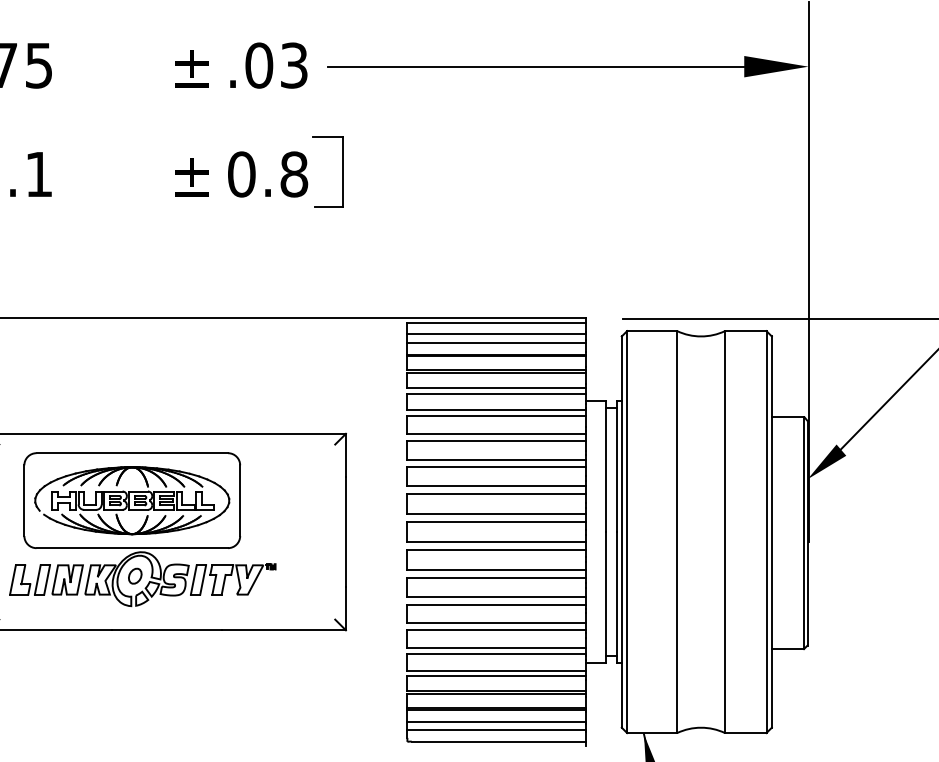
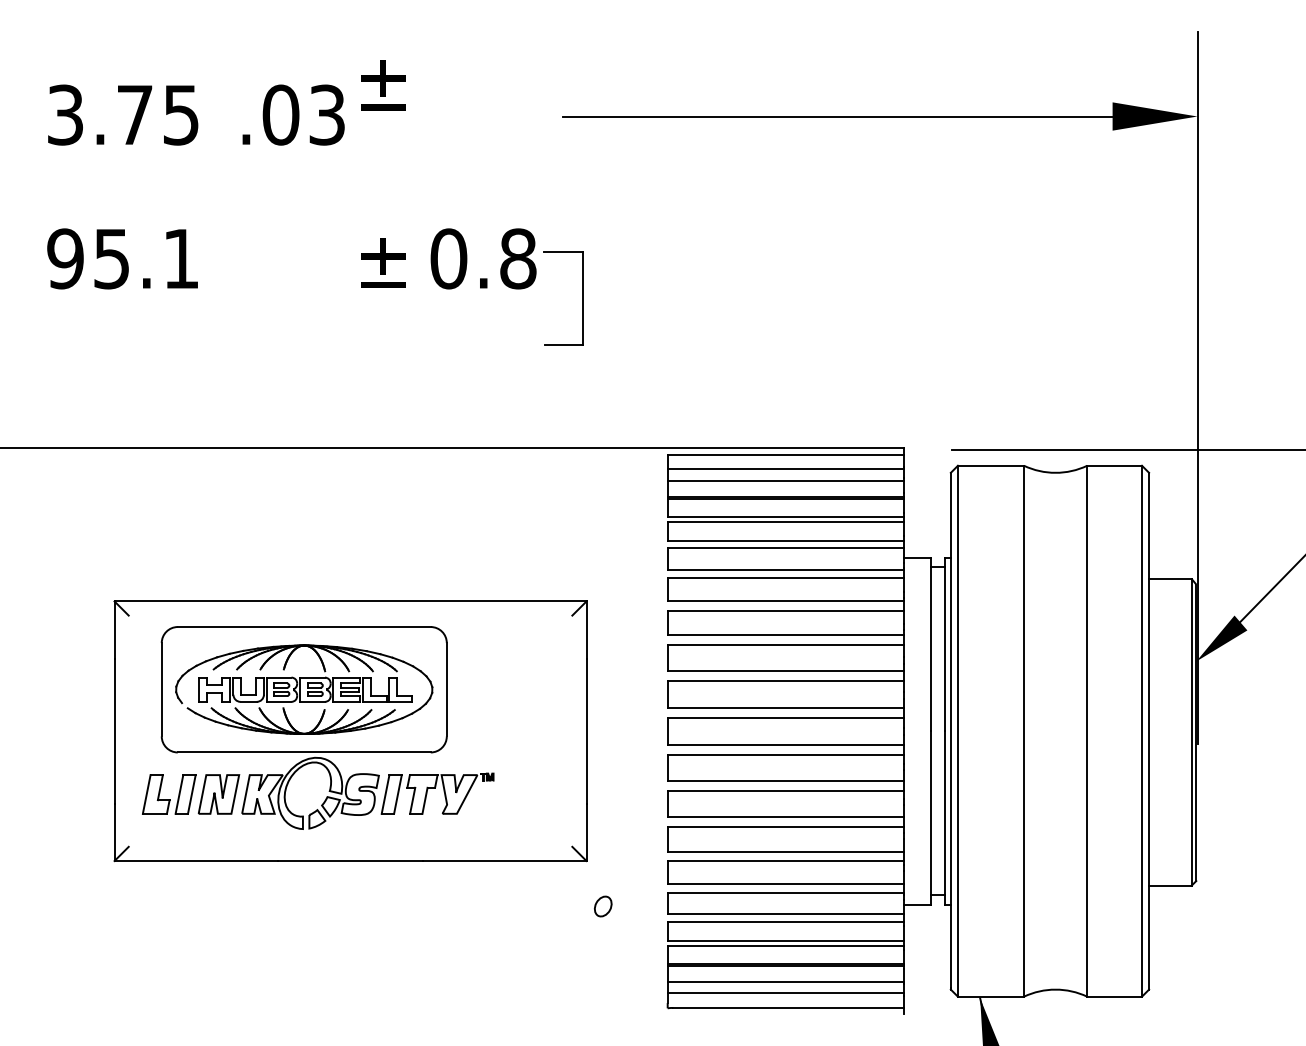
text: (268, 65) -> (293, 114), moved
text: (192, 68) -> (383, 85), moved
part: (342, 171) -> (582, 298), moved
part: (135, 576) -> (603, 906), moved

